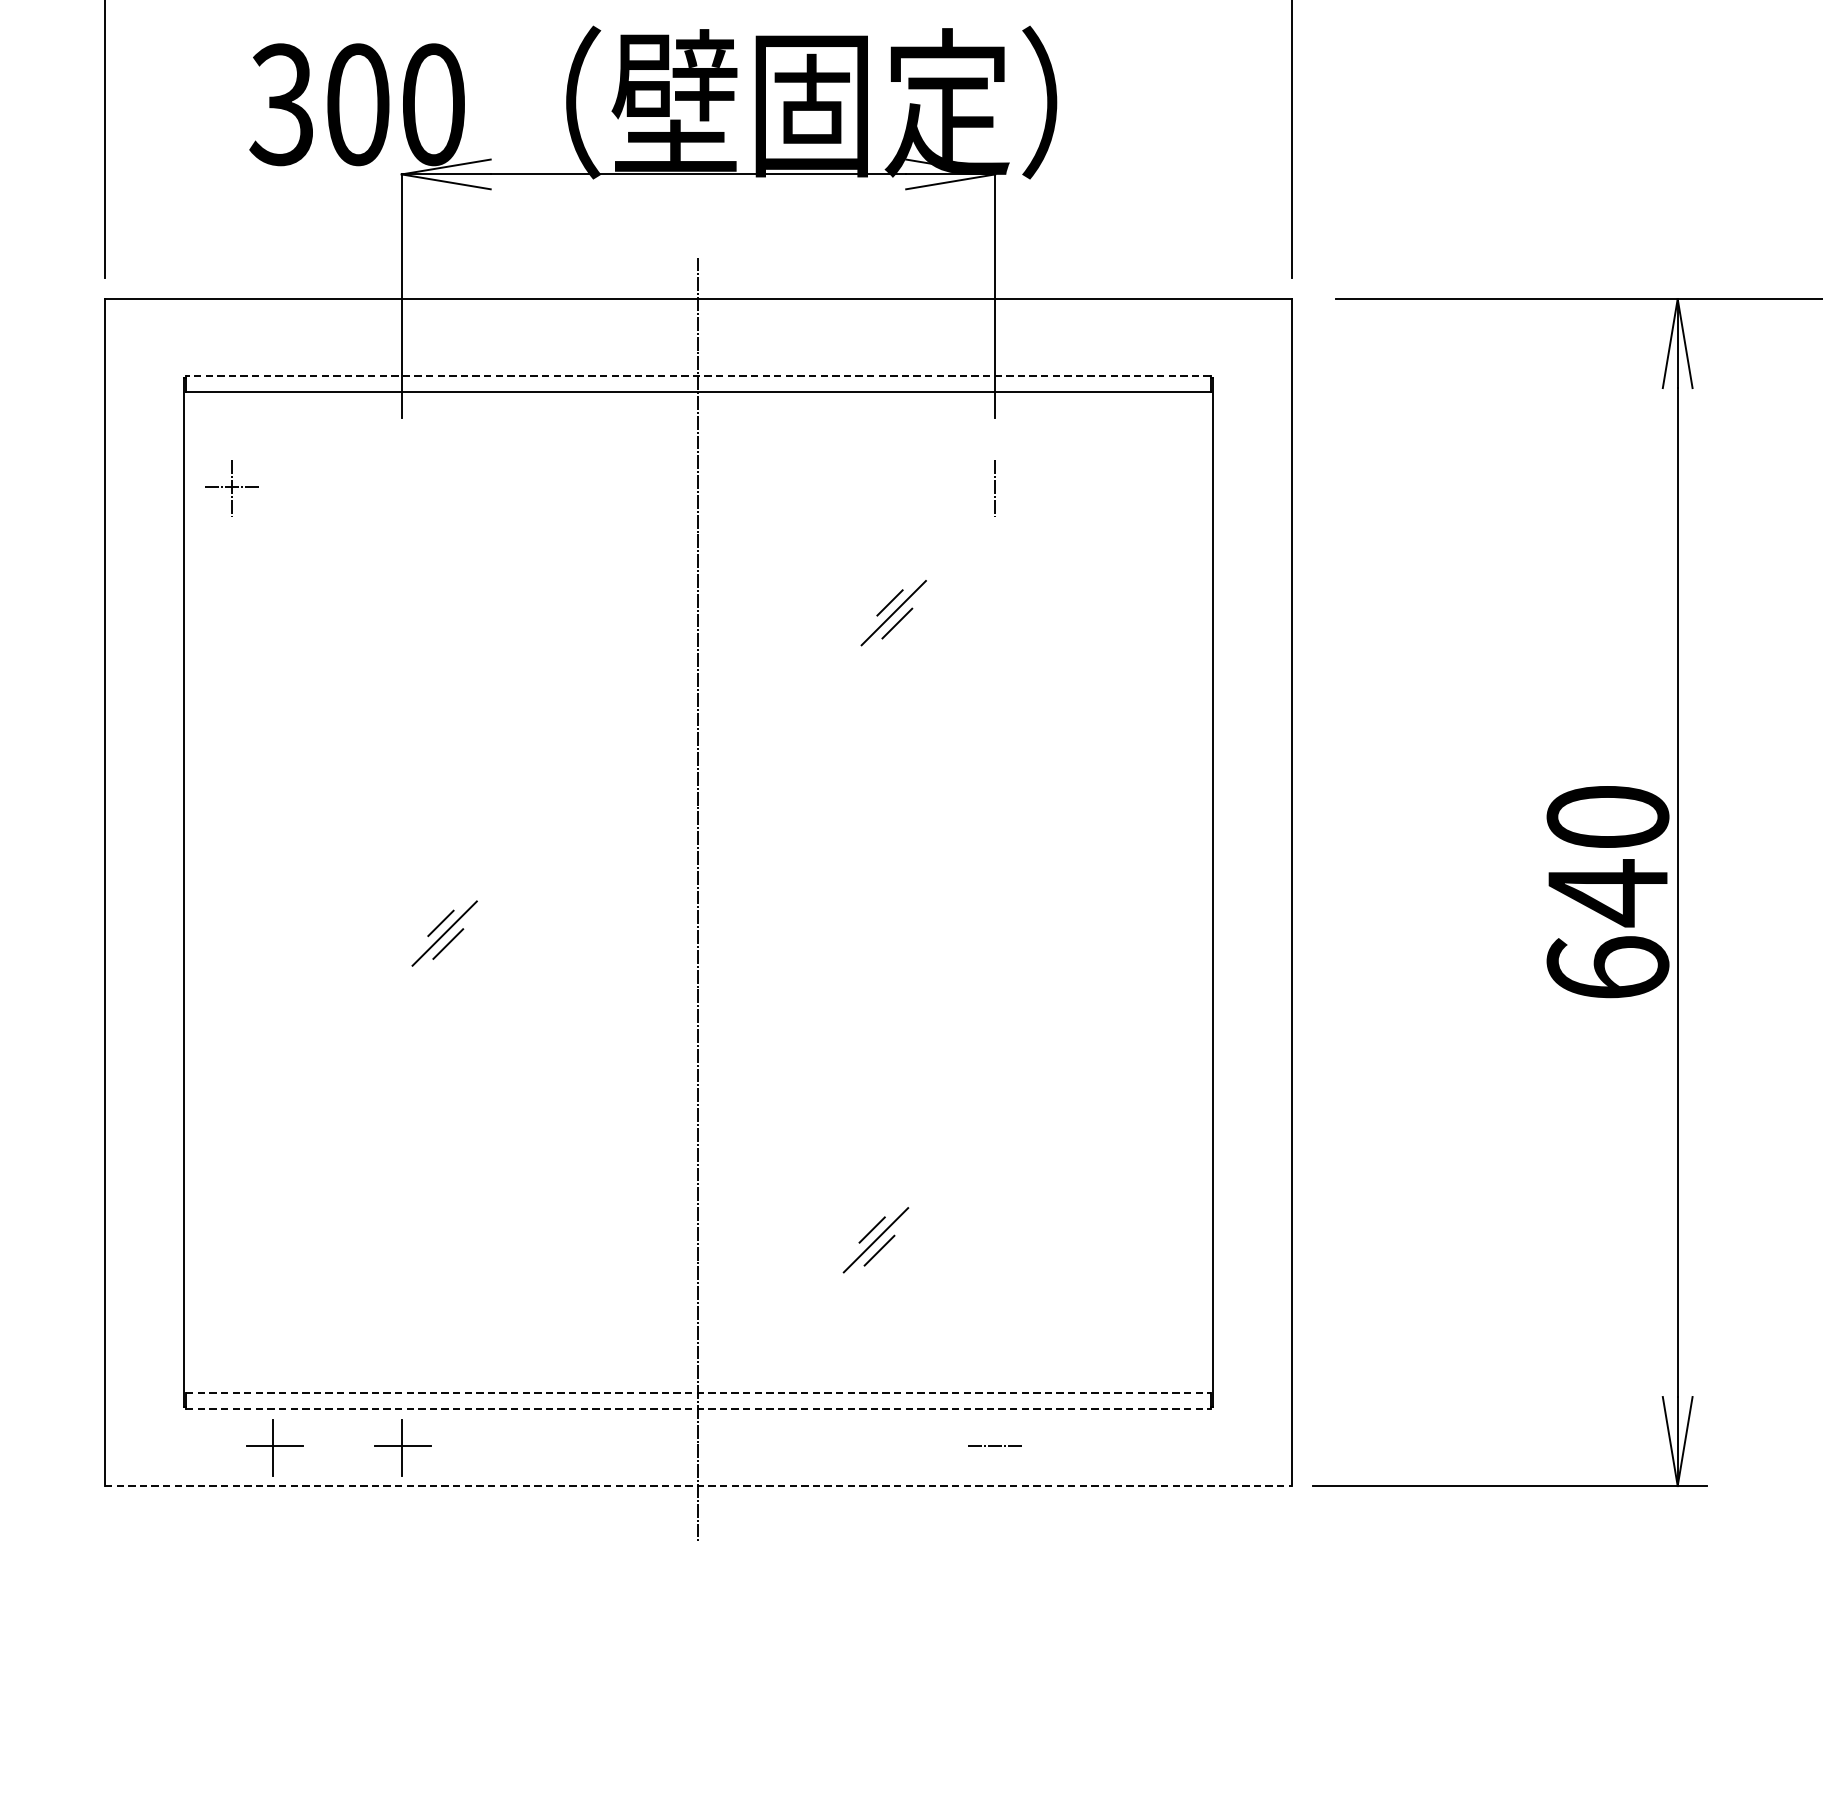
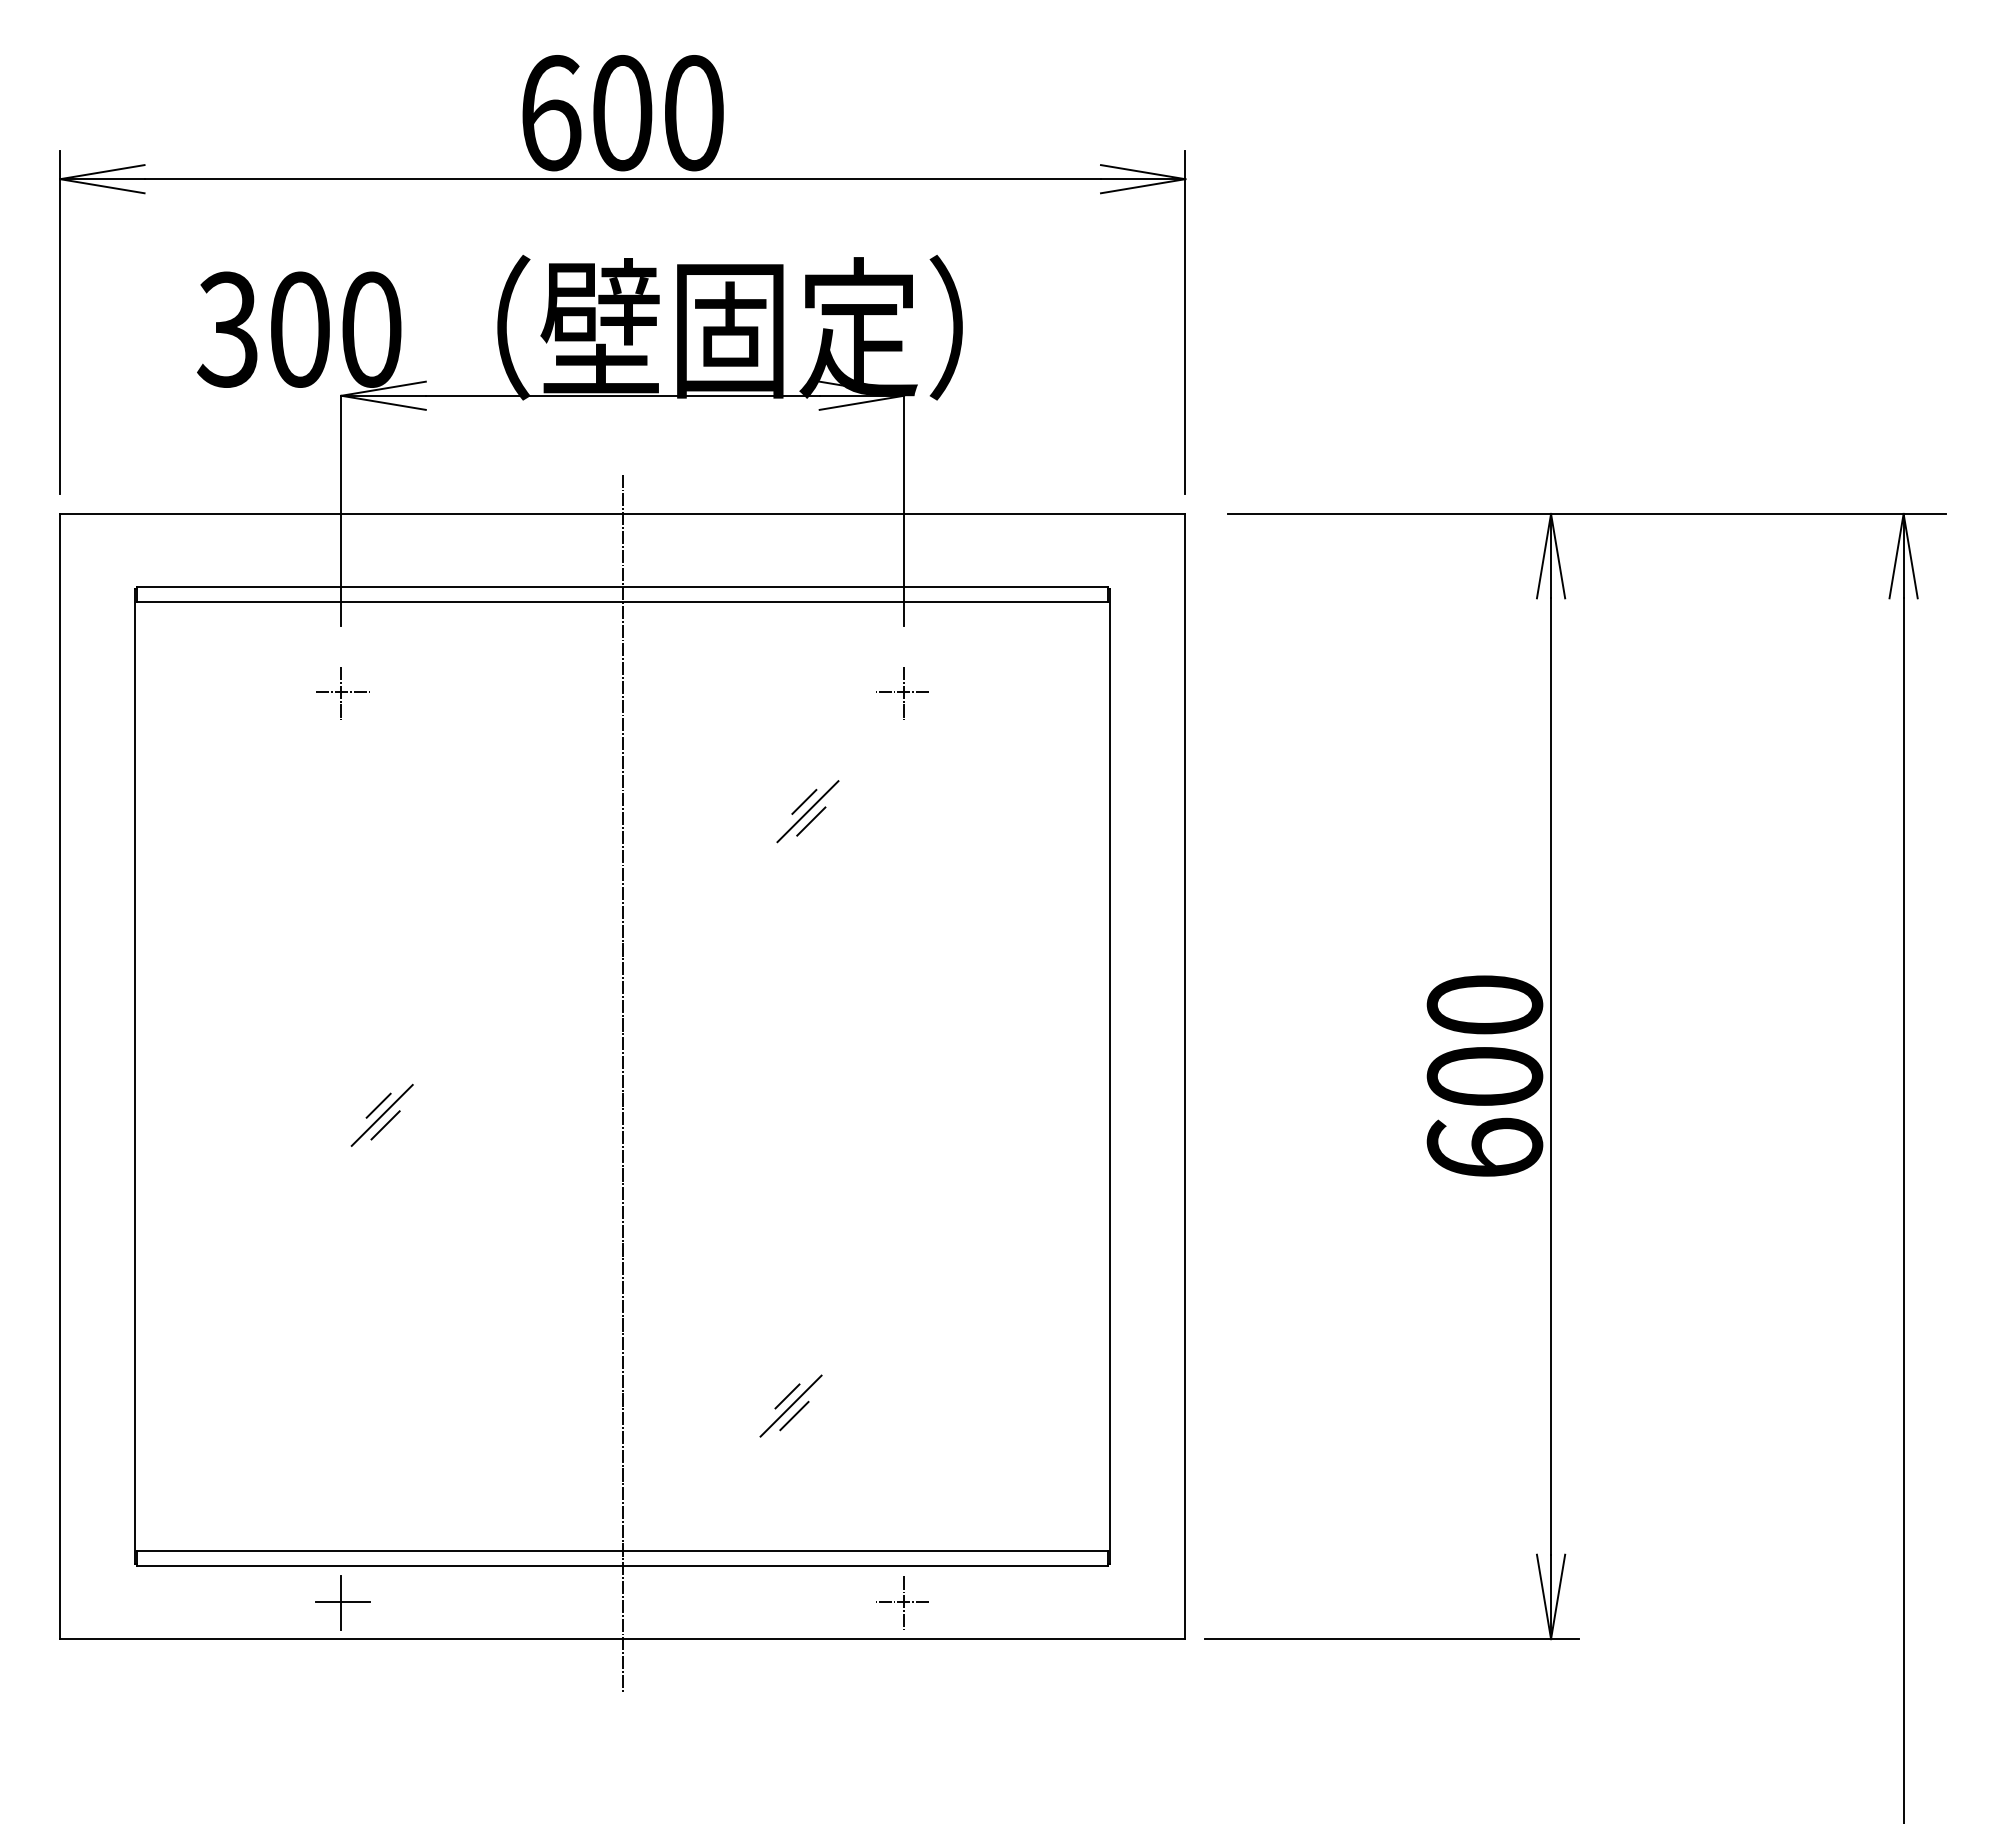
line: (698, 375) -> (622, 586), dashed -> solid
line: (993, 487) -> (902, 692), added
part: (232, 488) -> (342, 693), moved
text: (1607, 892) -> (1484, 1076), 640 -> 600
line: (698, 1393) -> (622, 1551), dashed -> solid
line: (698, 1409) -> (622, 1566), dashed -> solid
part: (274, 1447) -> (220, 1602), removed
line: (995, 1447) -> (904, 1602), added
line: (698, 1486) -> (622, 1639), dashed -> solid

